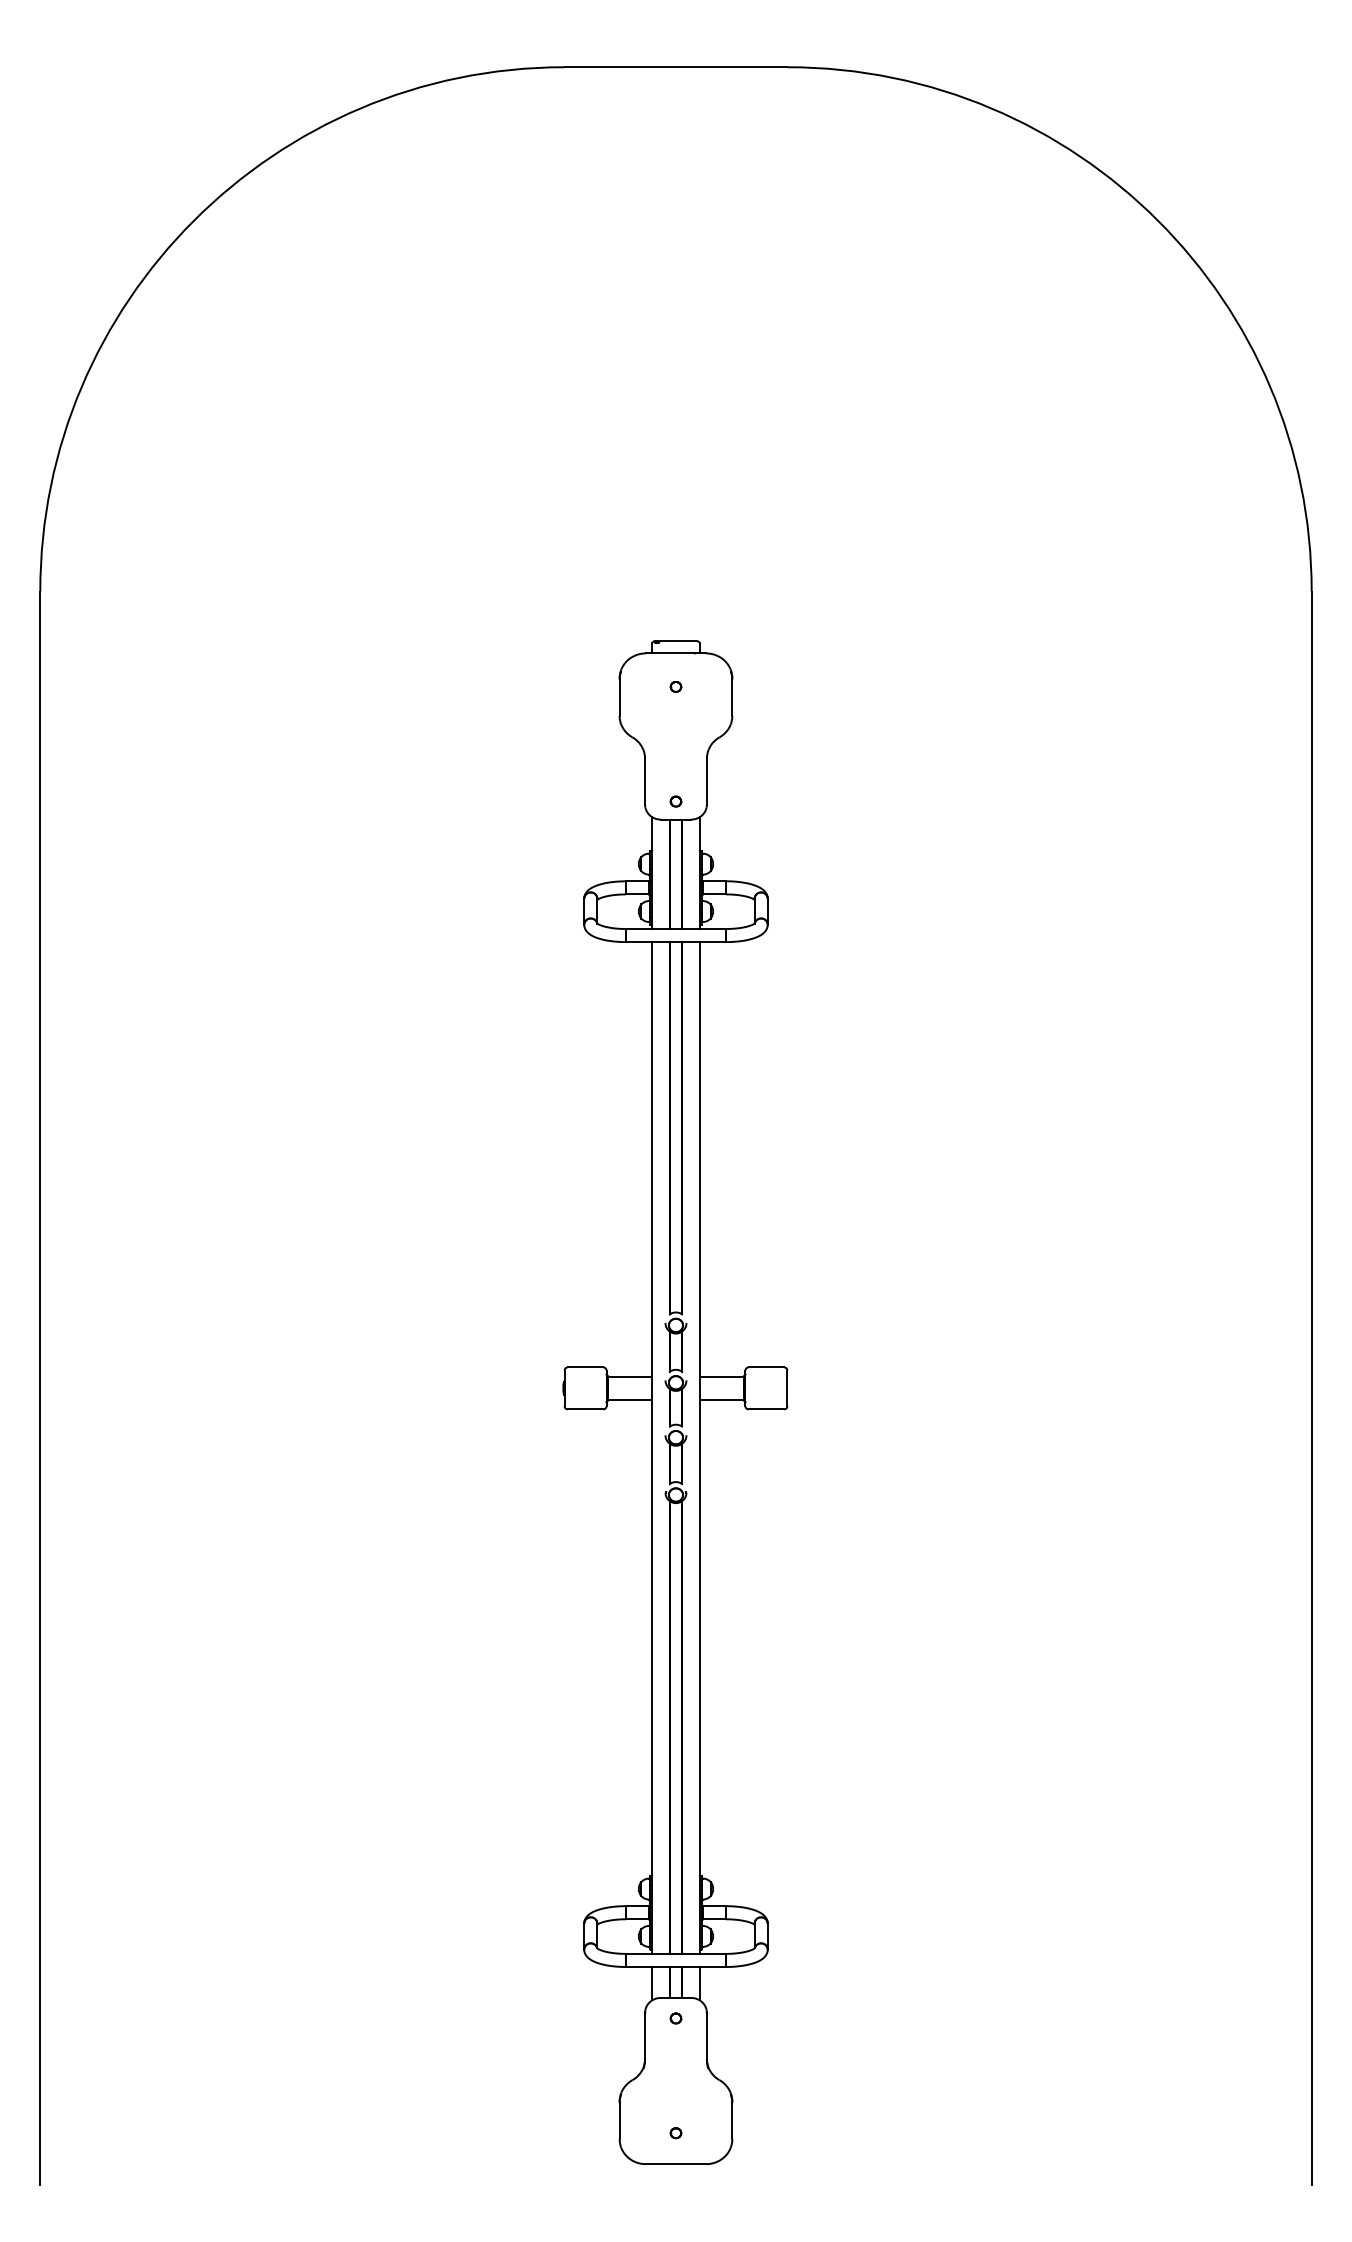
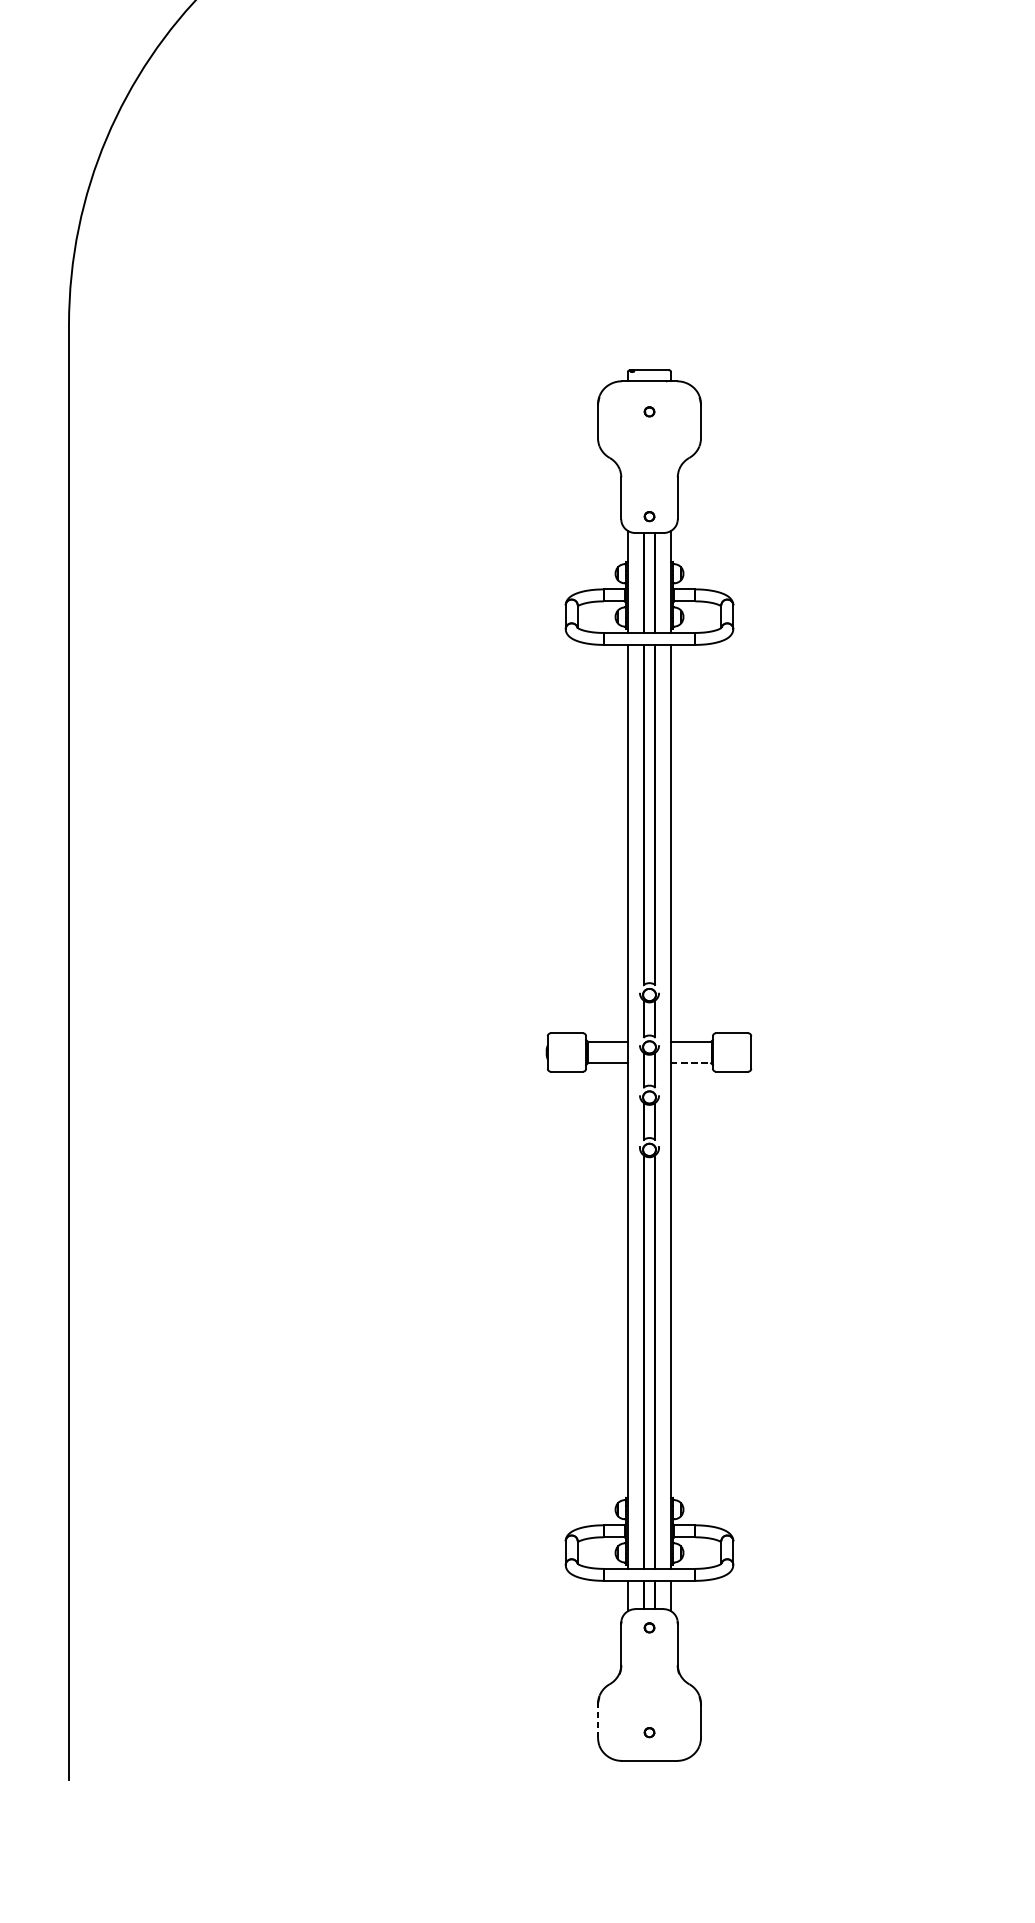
line: (722, 1400) -> (691, 1063), solid -> dashed
line: (619, 2120) -> (597, 1721), solid -> dashed

